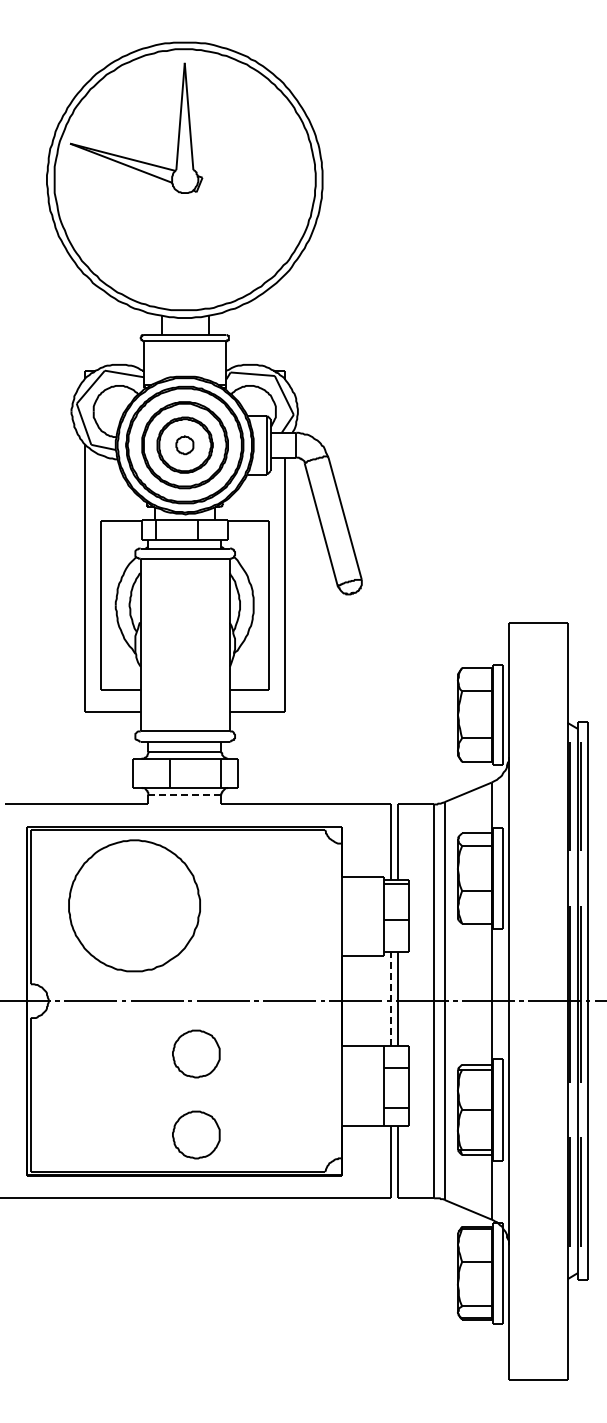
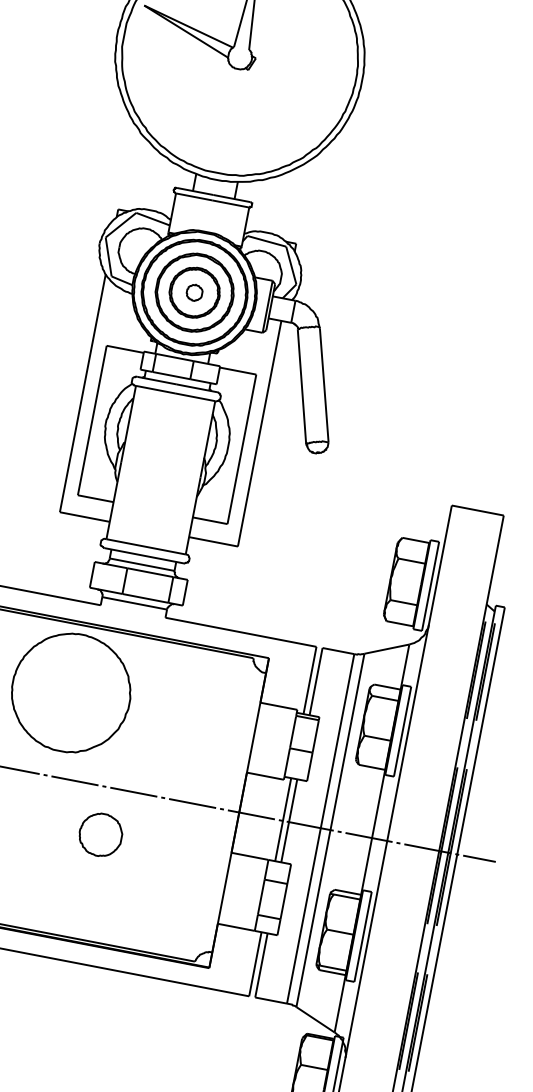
line: (184, 795) -> (134, 603), dashed -> solid
line: (391, 999) -> (283, 819), dashed -> solid
part: (196, 1134) -> (87, 906), removed

